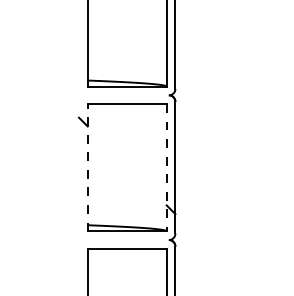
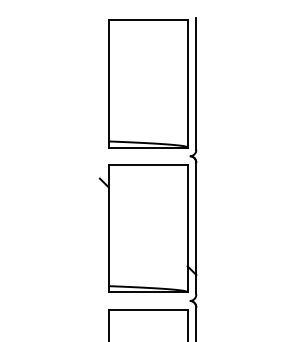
line: (87, 167) -> (108, 228), dashed -> solid
line: (166, 167) -> (187, 228), dashed -> solid

